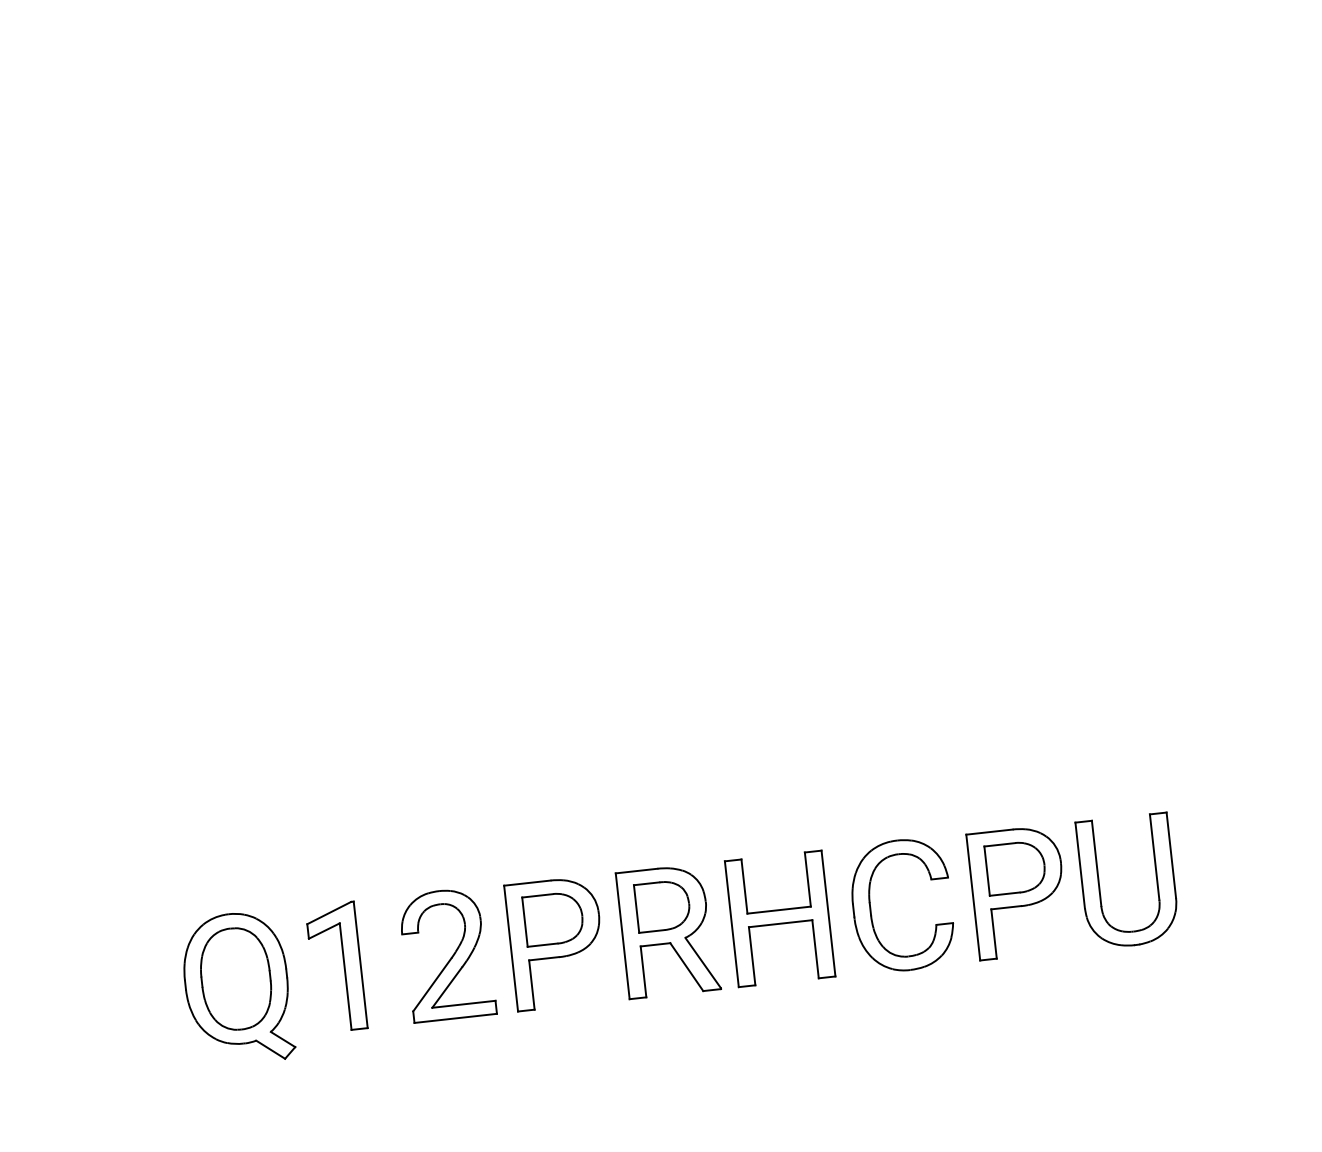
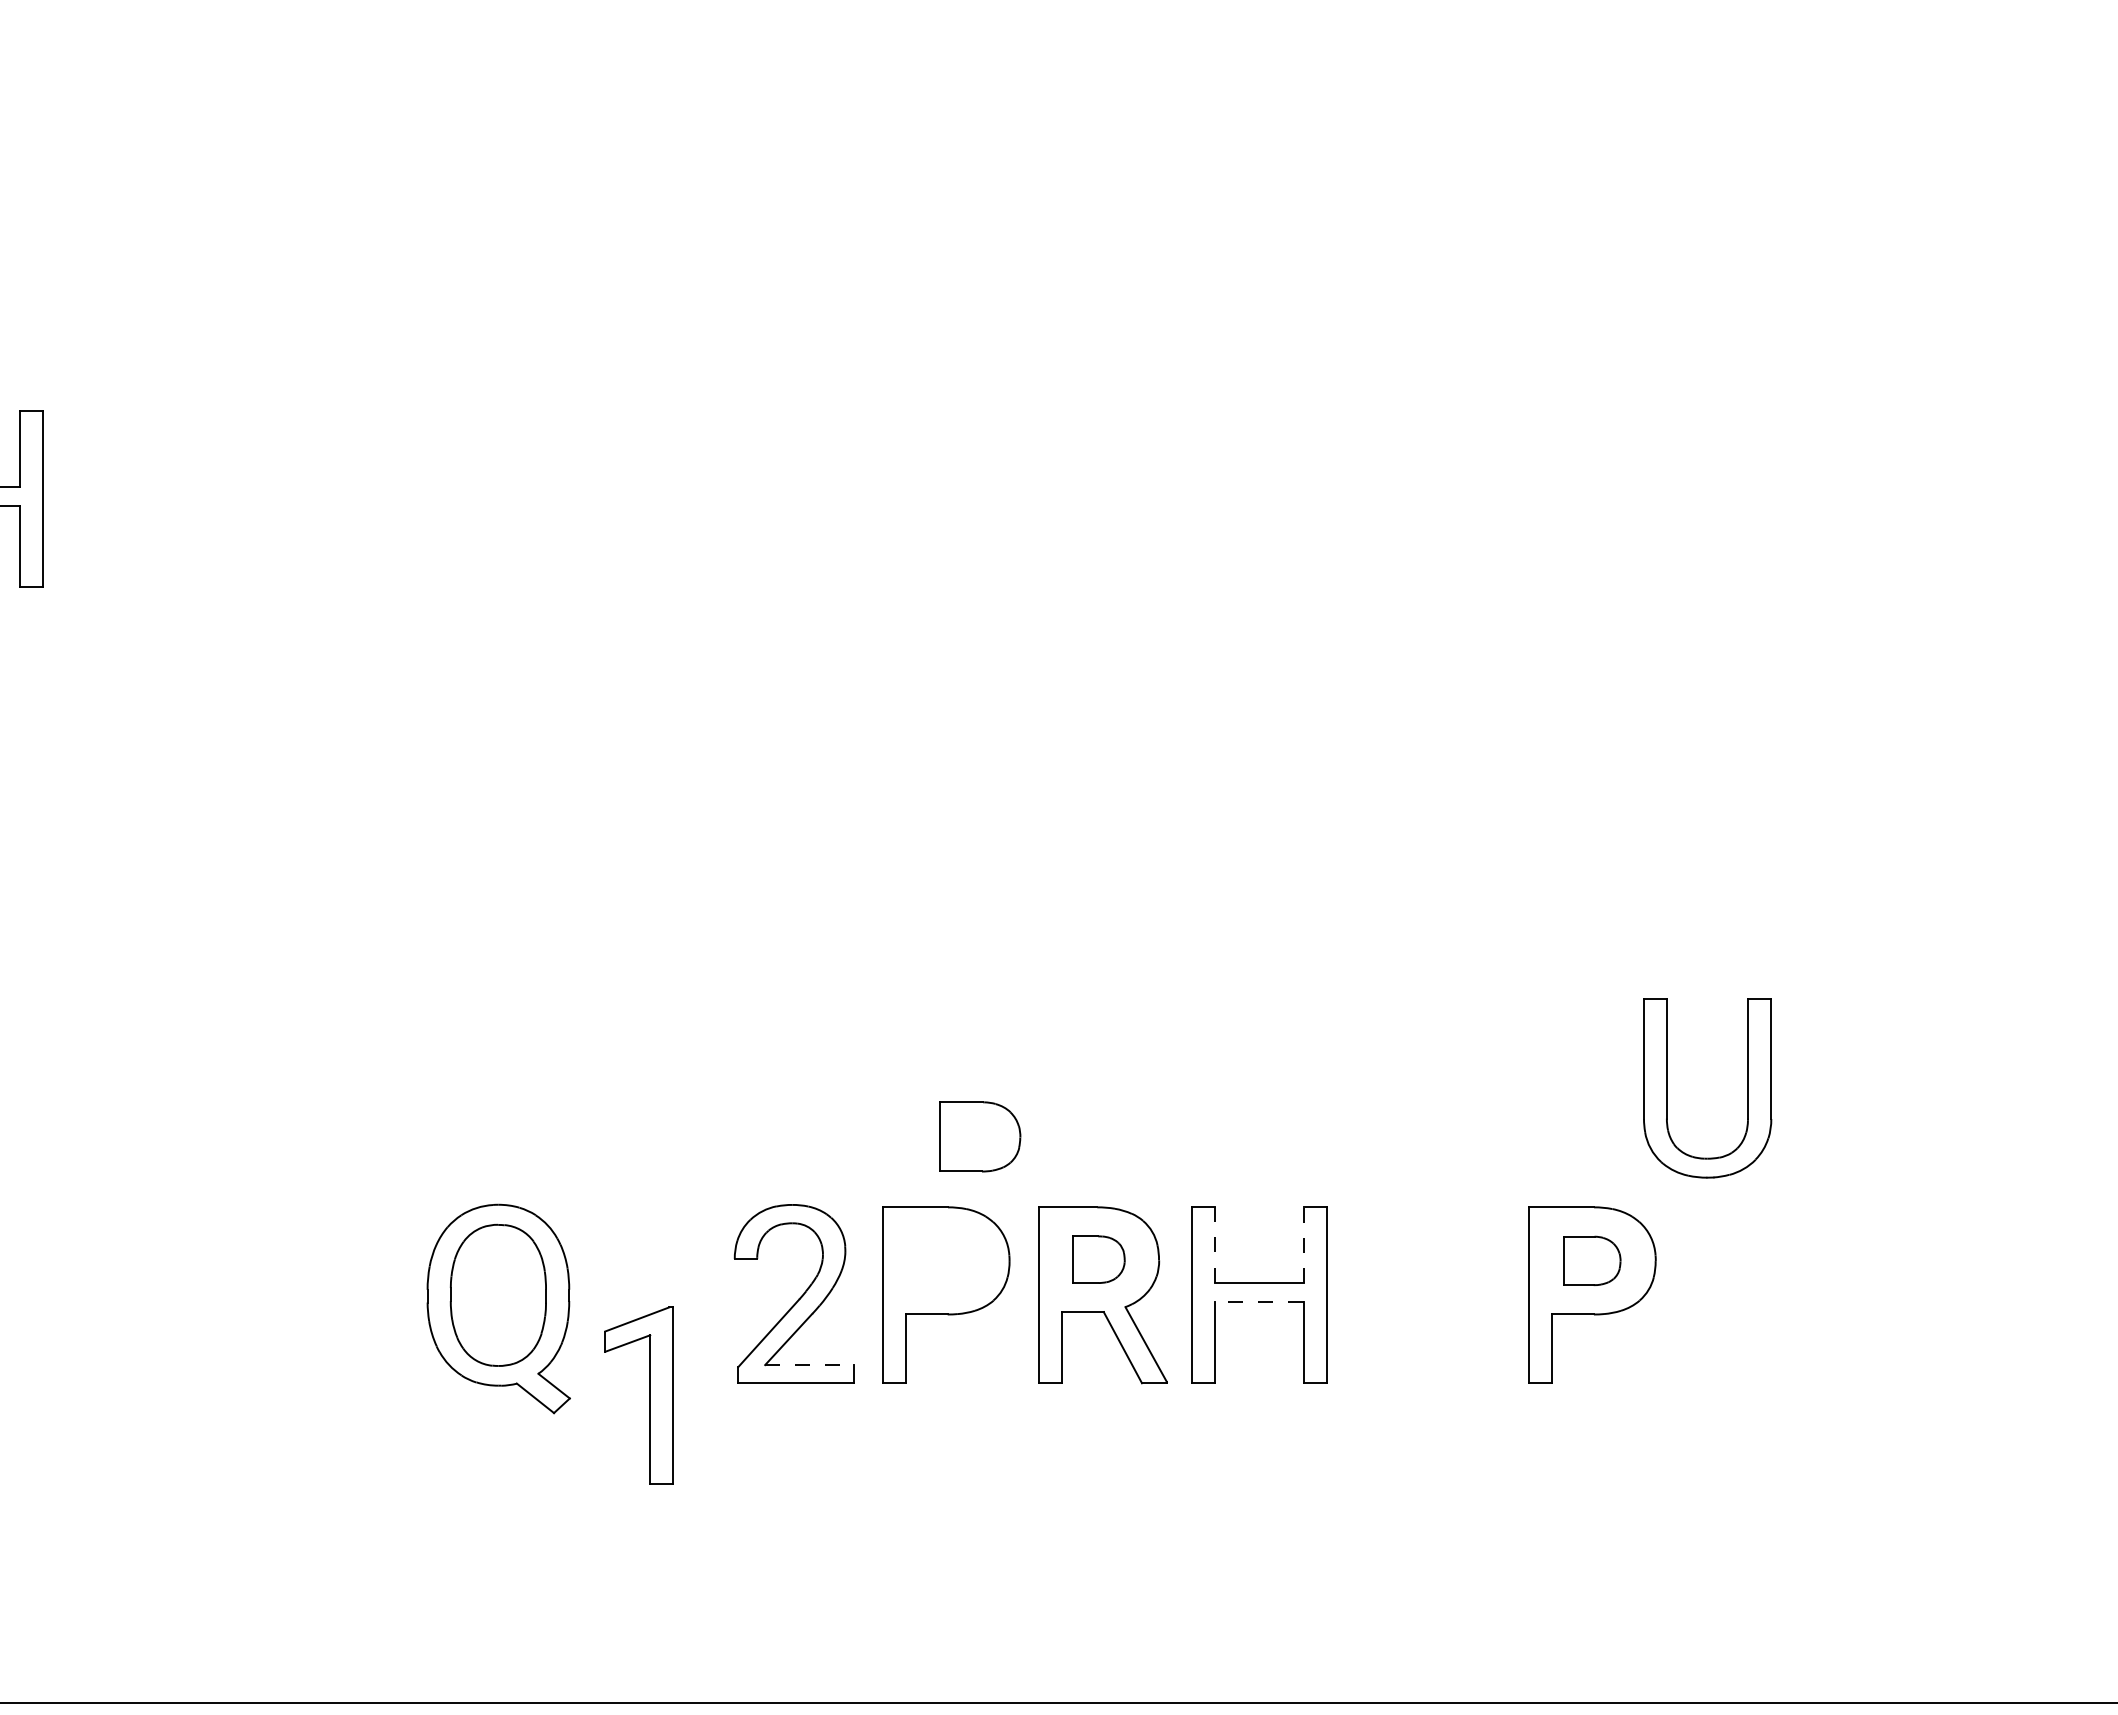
part: (1015, 867) -> (1592, 1260), size x0.7
line: (807, 879) -> (1303, 1245), solid -> dashed
part: (1099, 884) -> (1667, 1088), moved
line: (744, 886) -> (1214, 1245), solid -> dashed
part: (870, 902) -> (1386, 1286), removed
part: (662, 905) -> (1098, 1259), size x0.7
part: (553, 918) -> (980, 1136), moved
line: (780, 924) -> (1258, 1302), solid -> dashed
part: (344, 966) -> (649, 1395), moved
line: (464, 1004) -> (809, 1365), solid -> dashed

